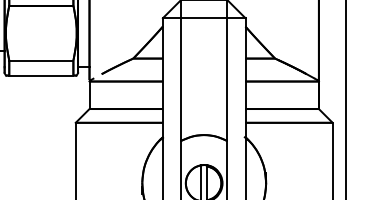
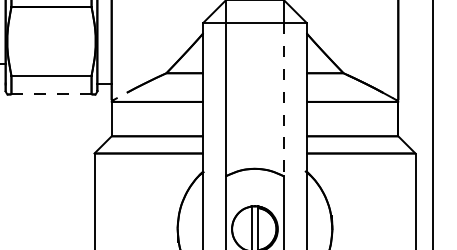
line: (42, 75) -> (52, 94), solid -> dashed
line: (227, 79) -> (283, 99), solid -> dashed

